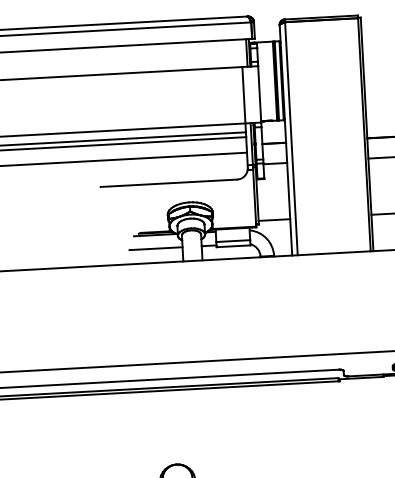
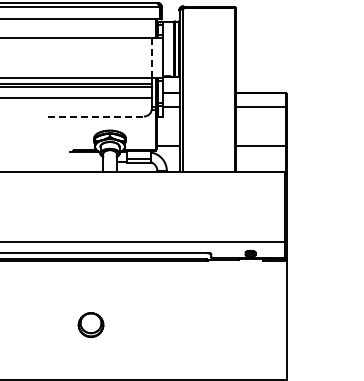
line: (243, 94) -> (151, 57), solid -> dashed
line: (169, 183) -> (96, 116), solid -> dashed
line: (155, 248) -> (84, 161), removed

